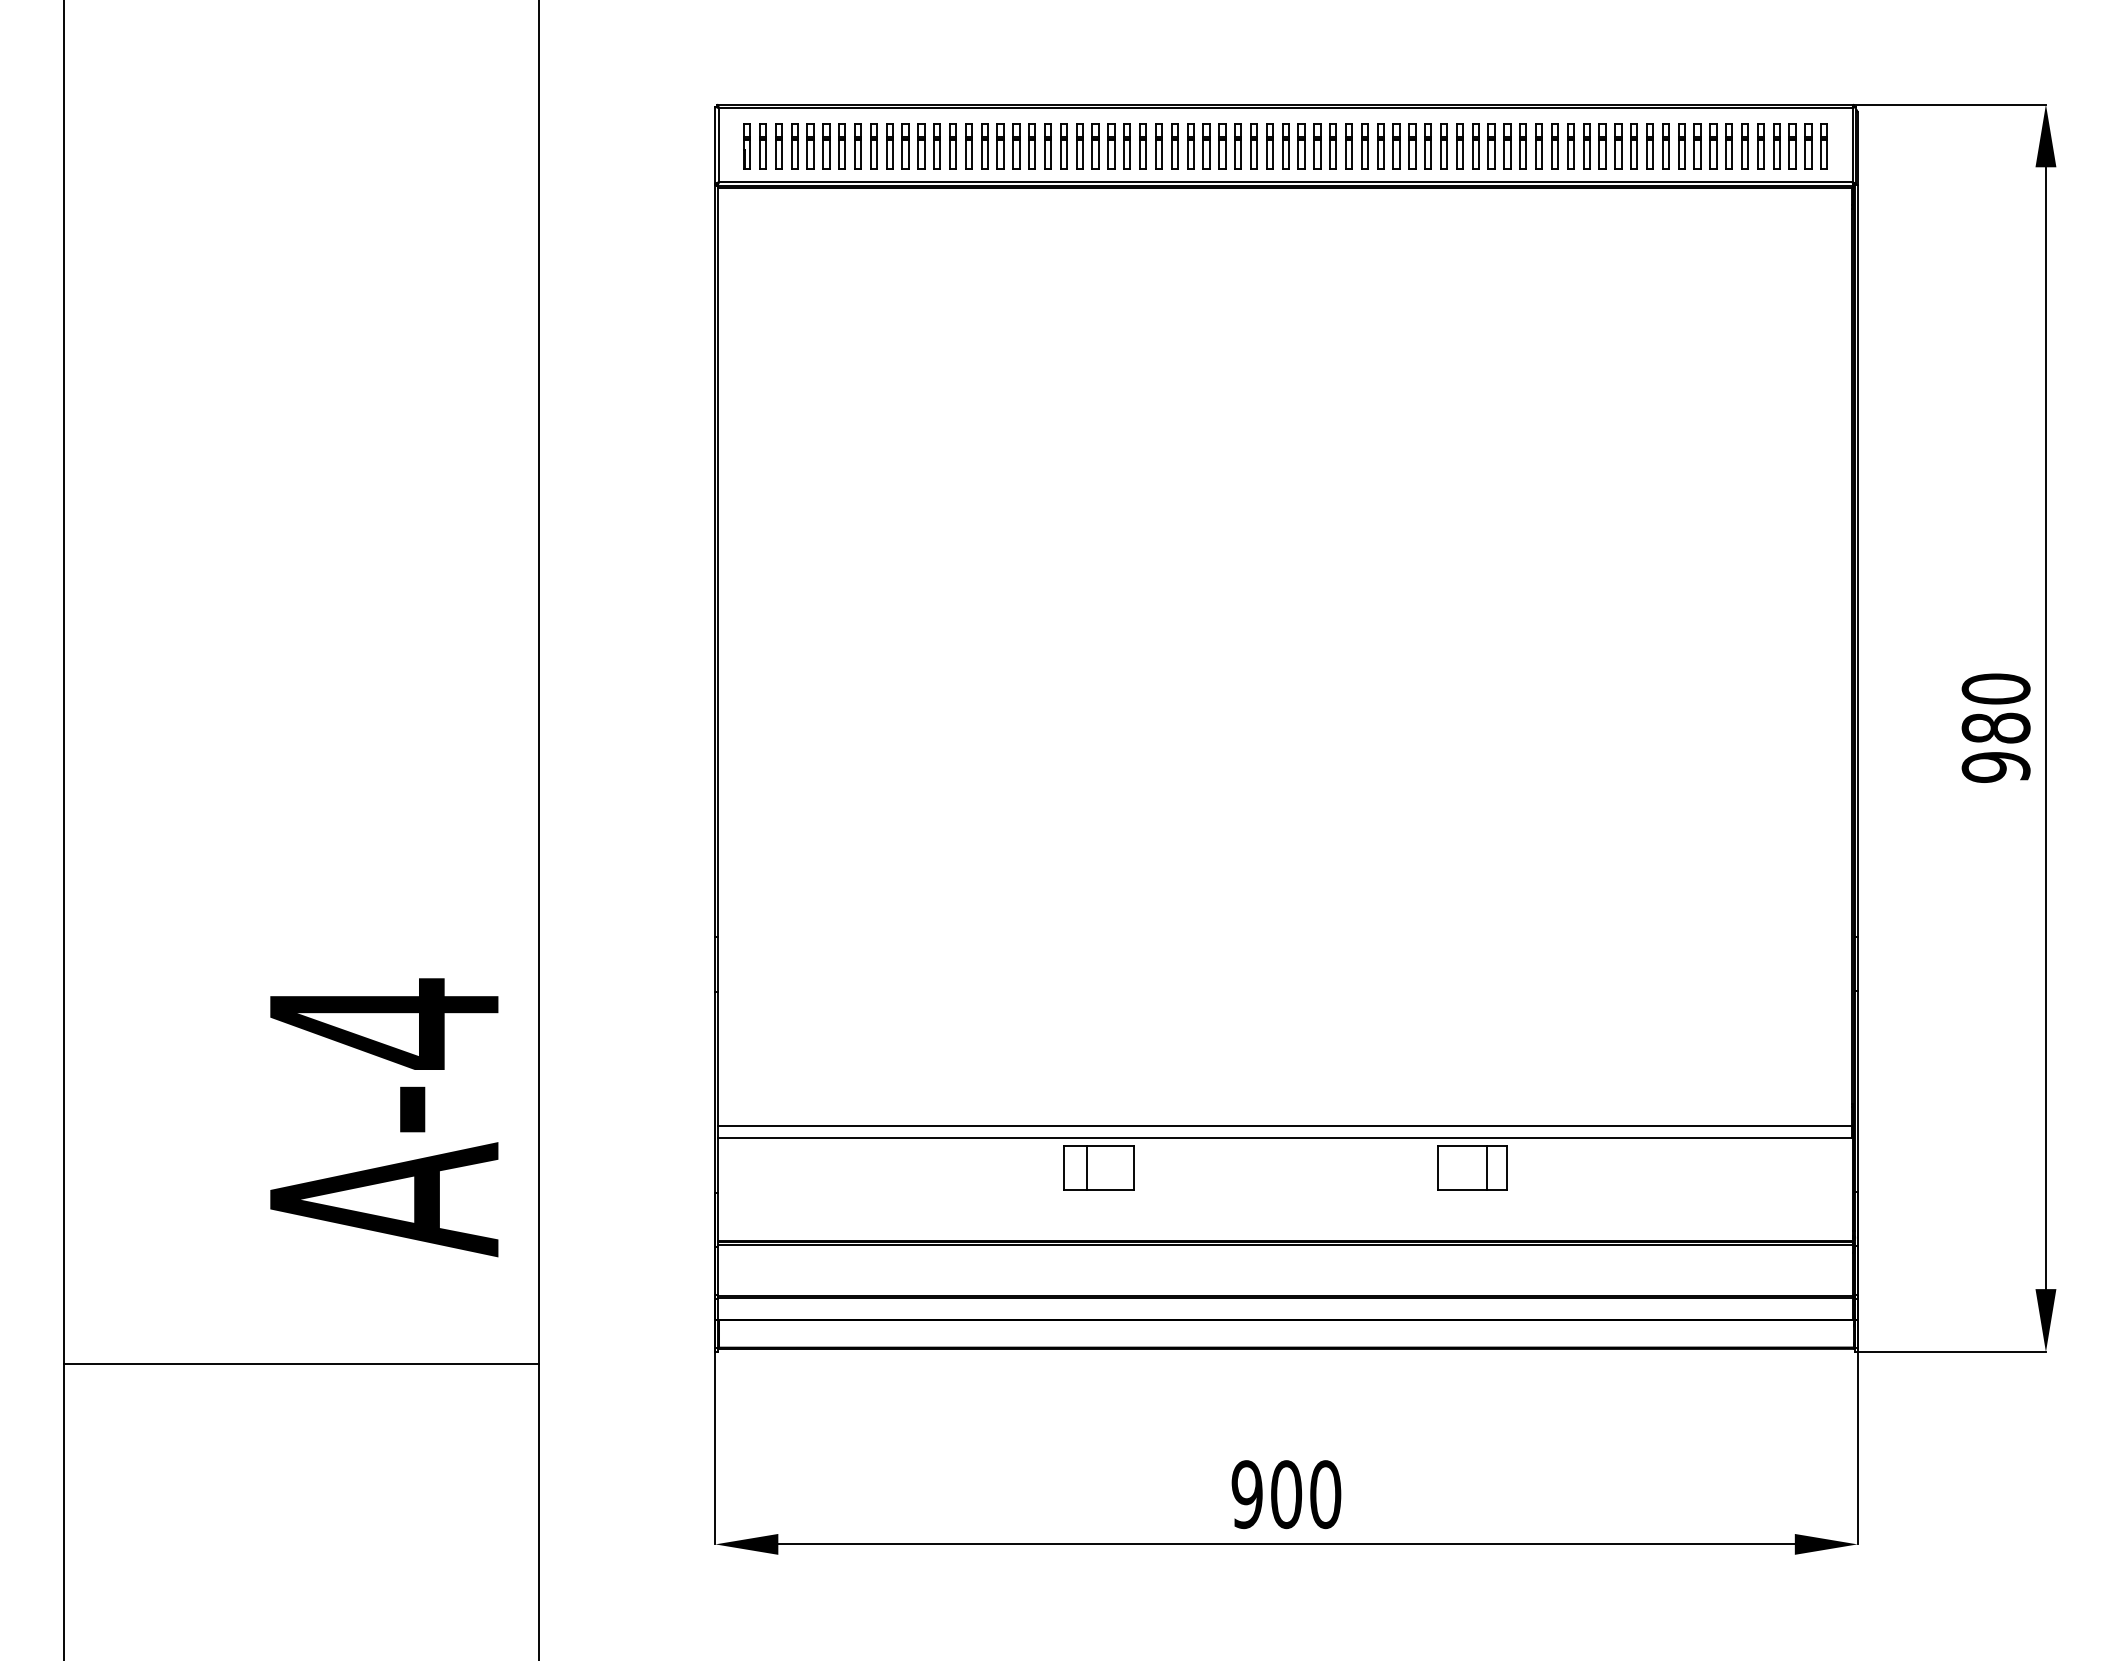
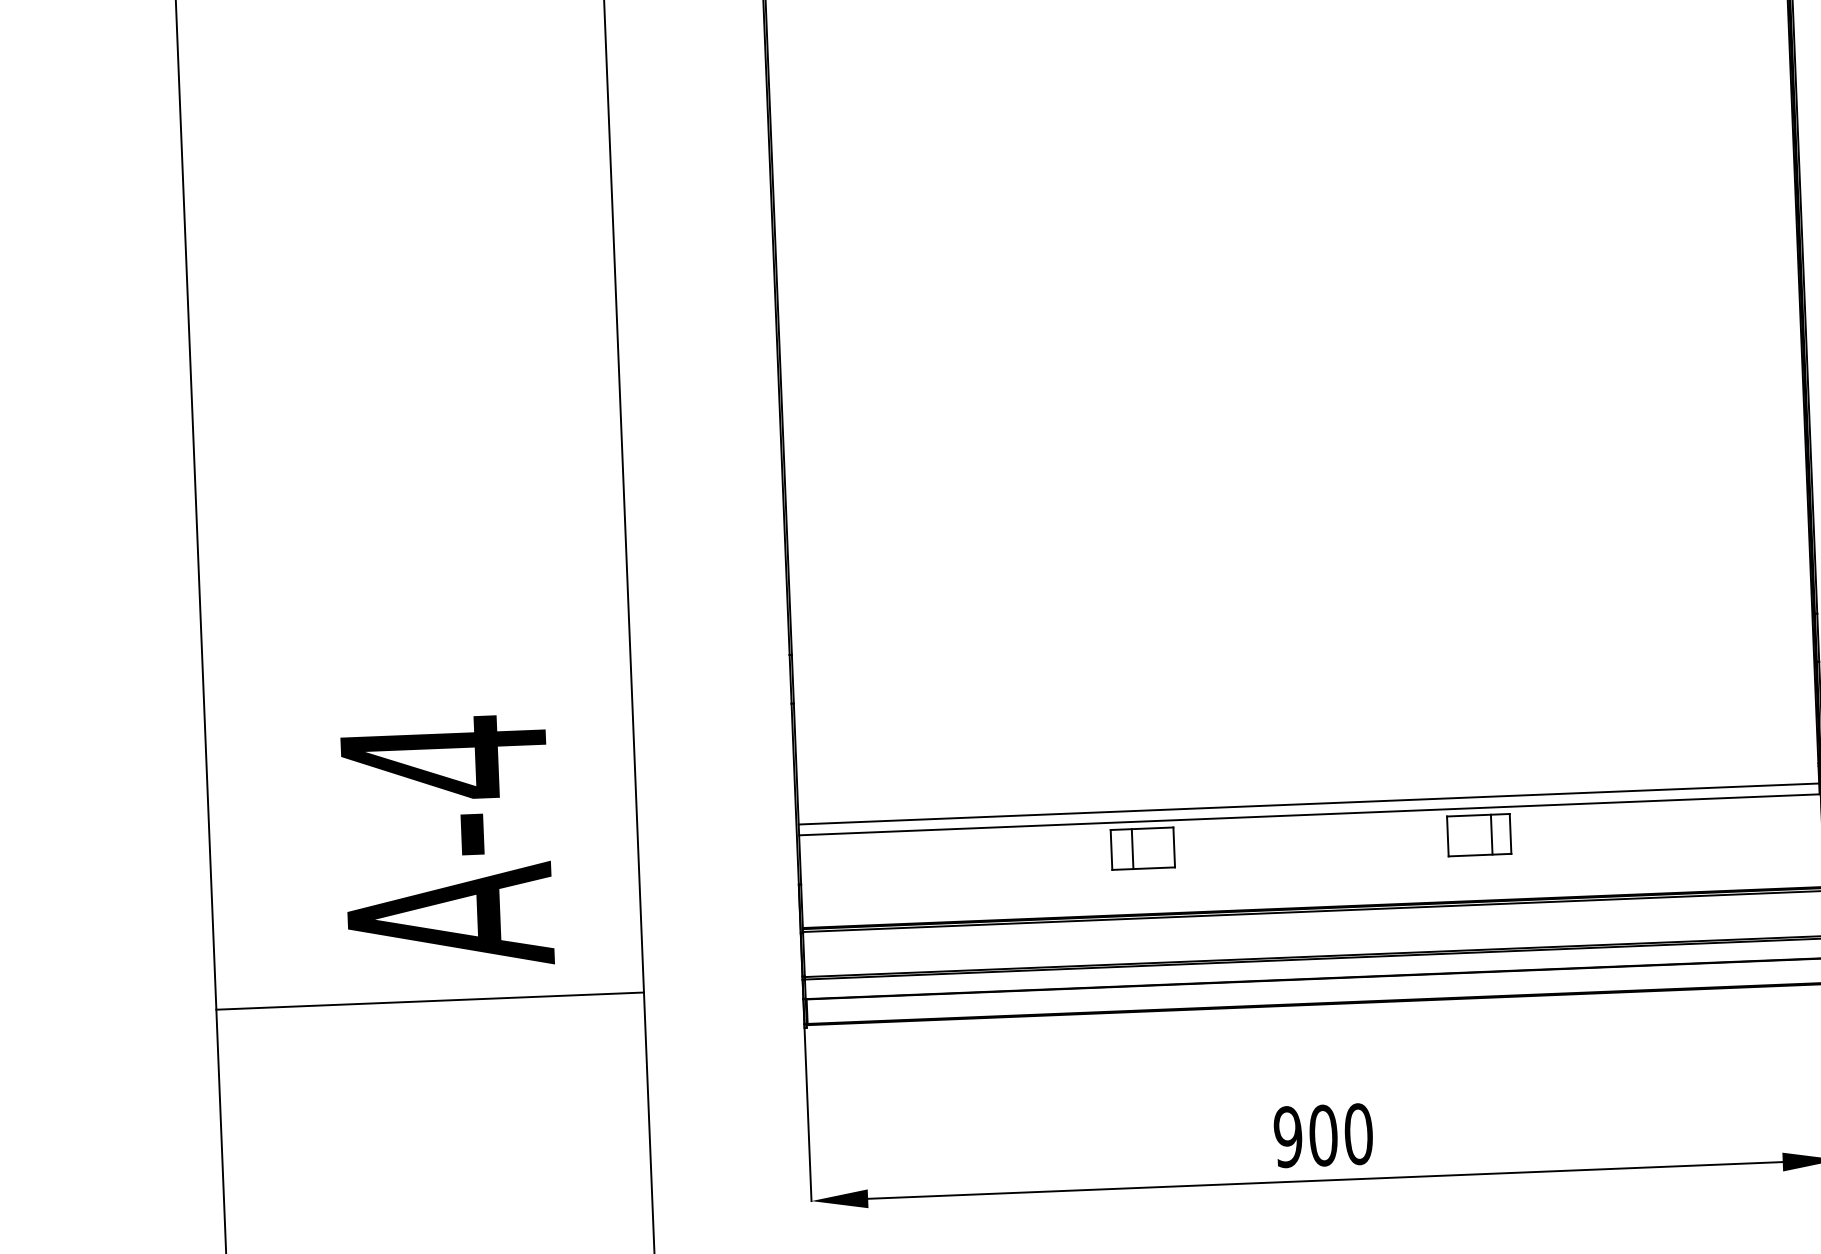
text: (384, 1117) -> (447, 842), moved
line: (300, 1363) -> (429, 1001), moved

